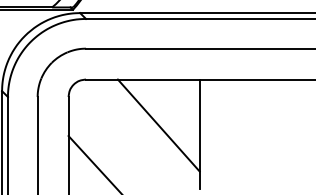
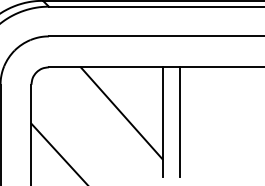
line: (217, 134) -> (180, 122), added

